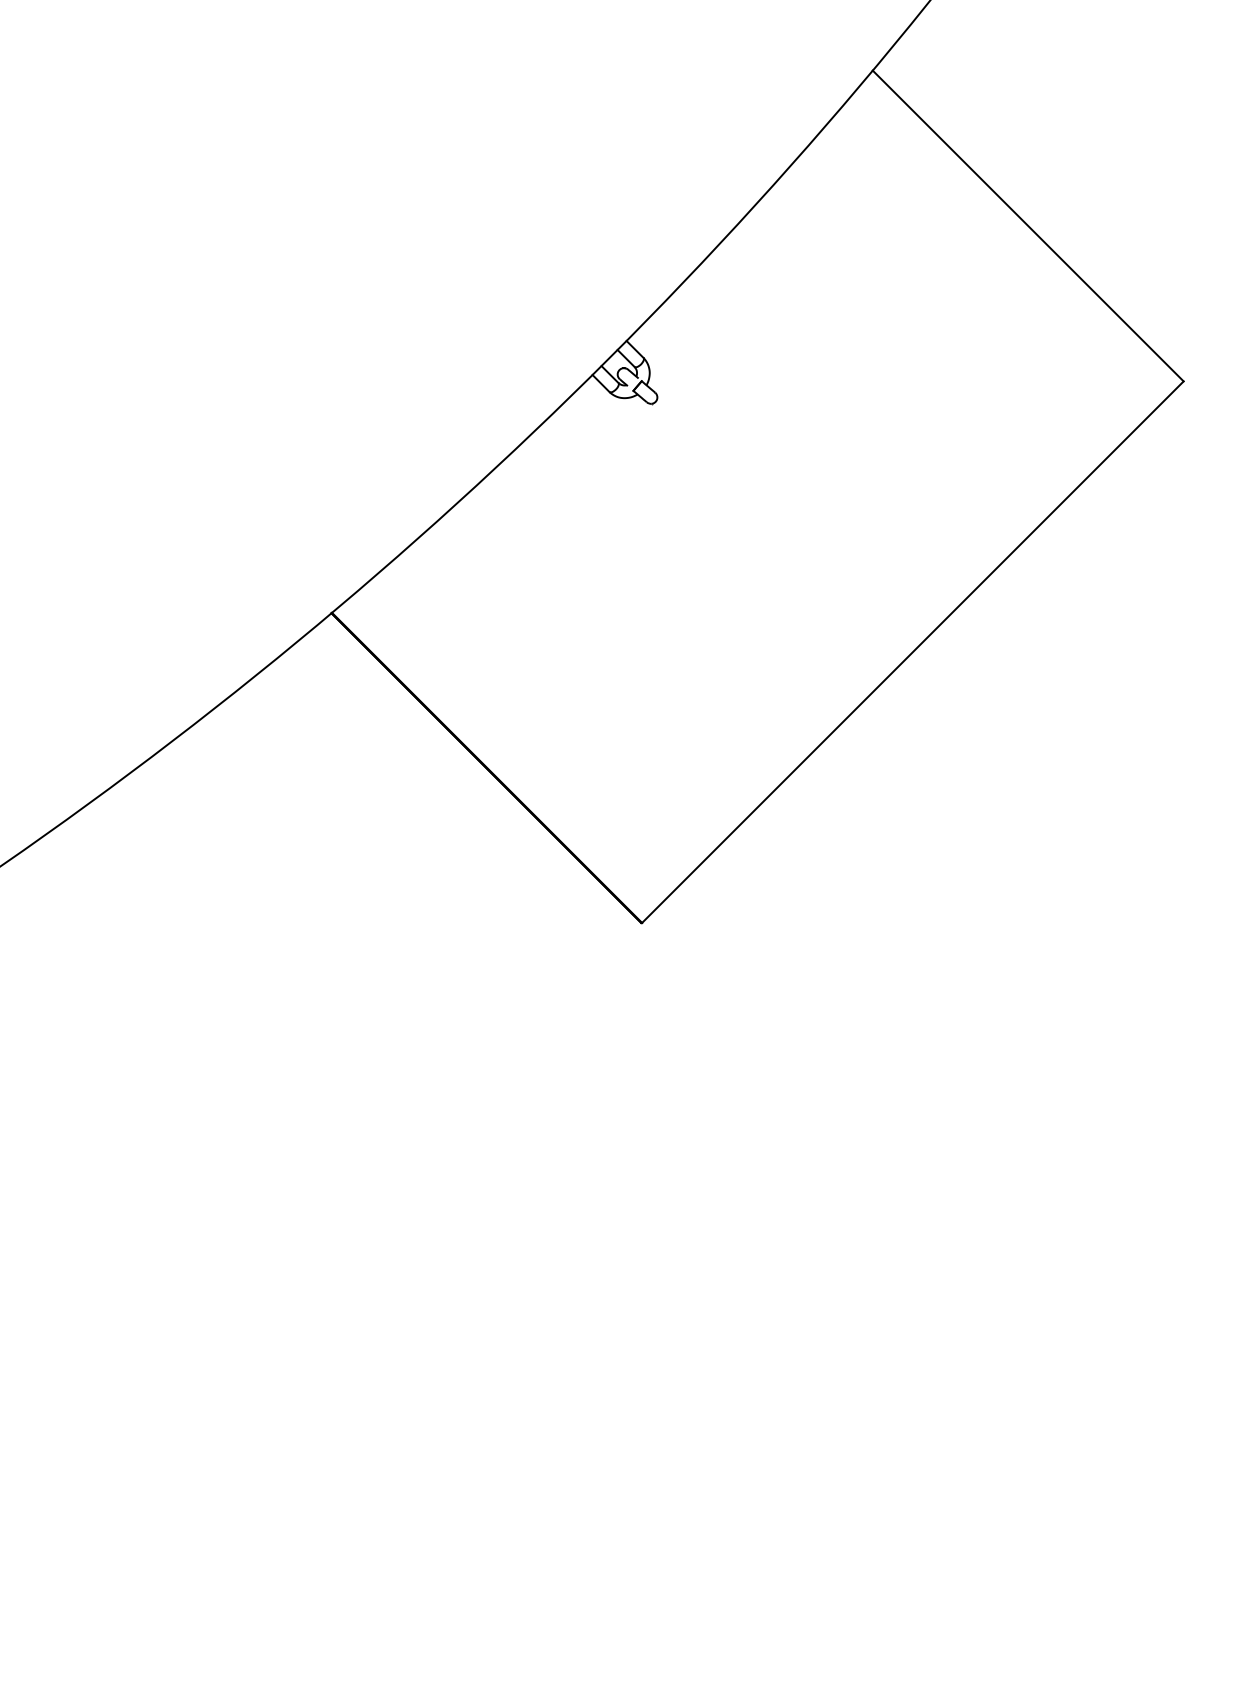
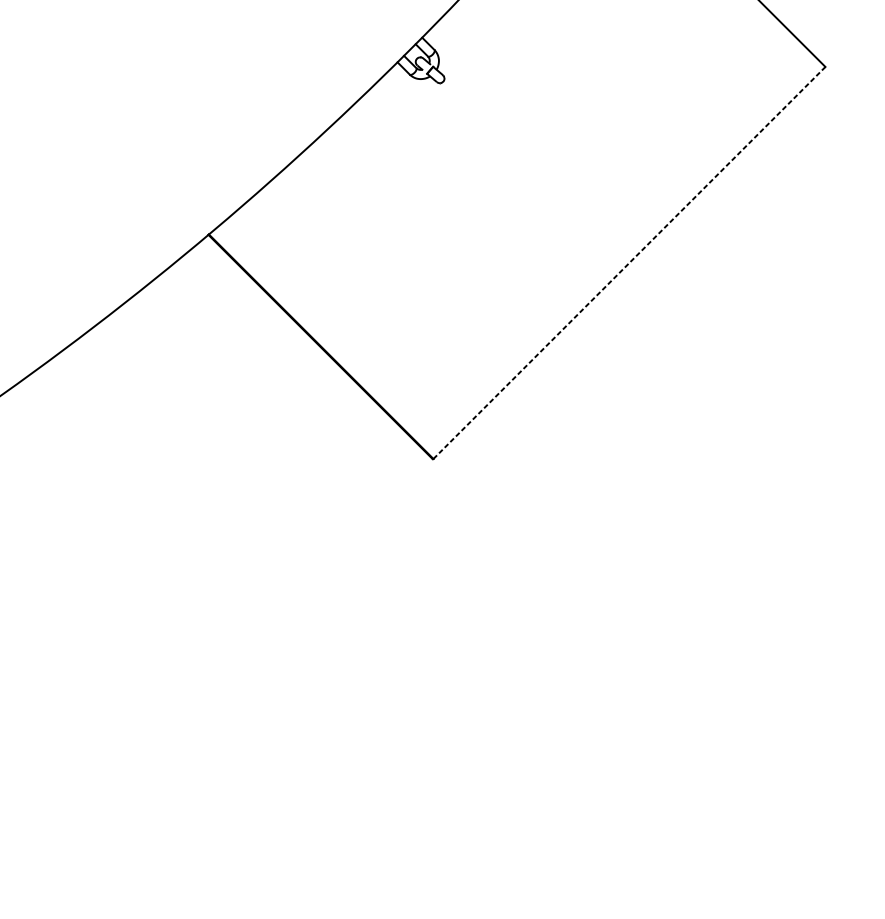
line: (912, 652) -> (629, 263), solid -> dashed

